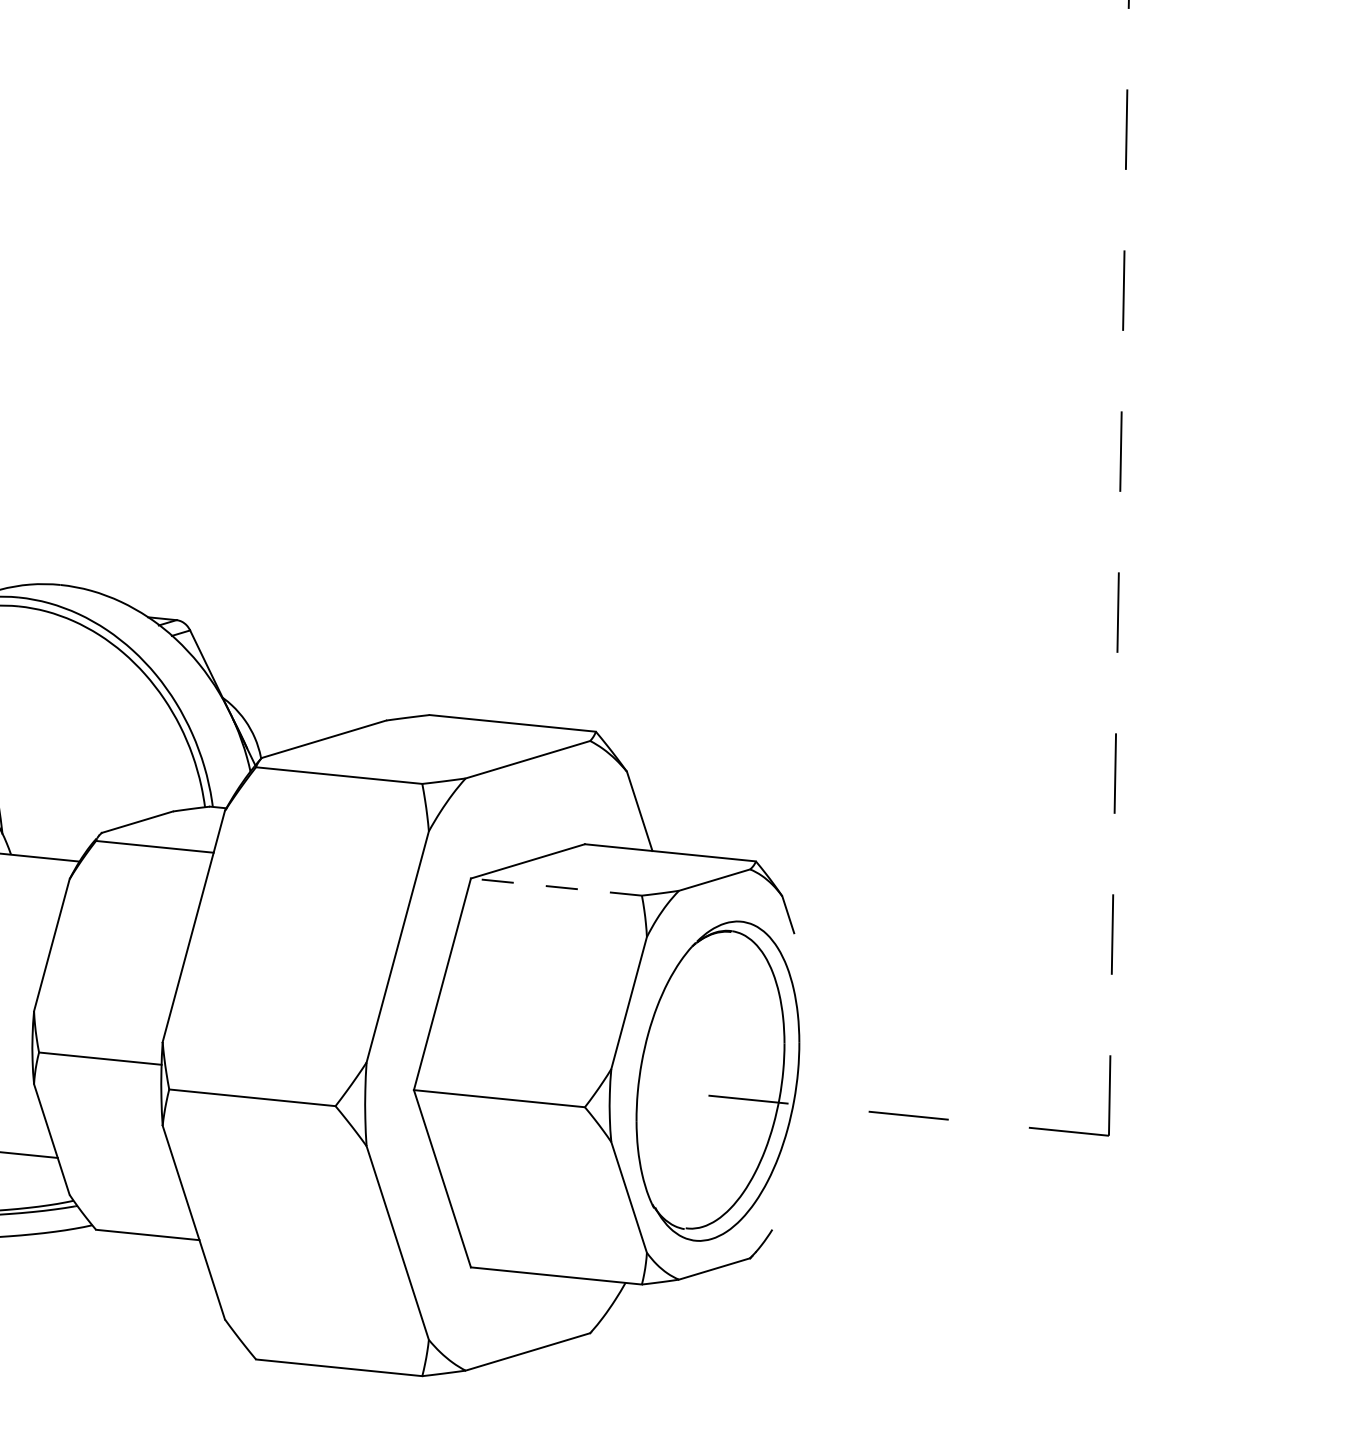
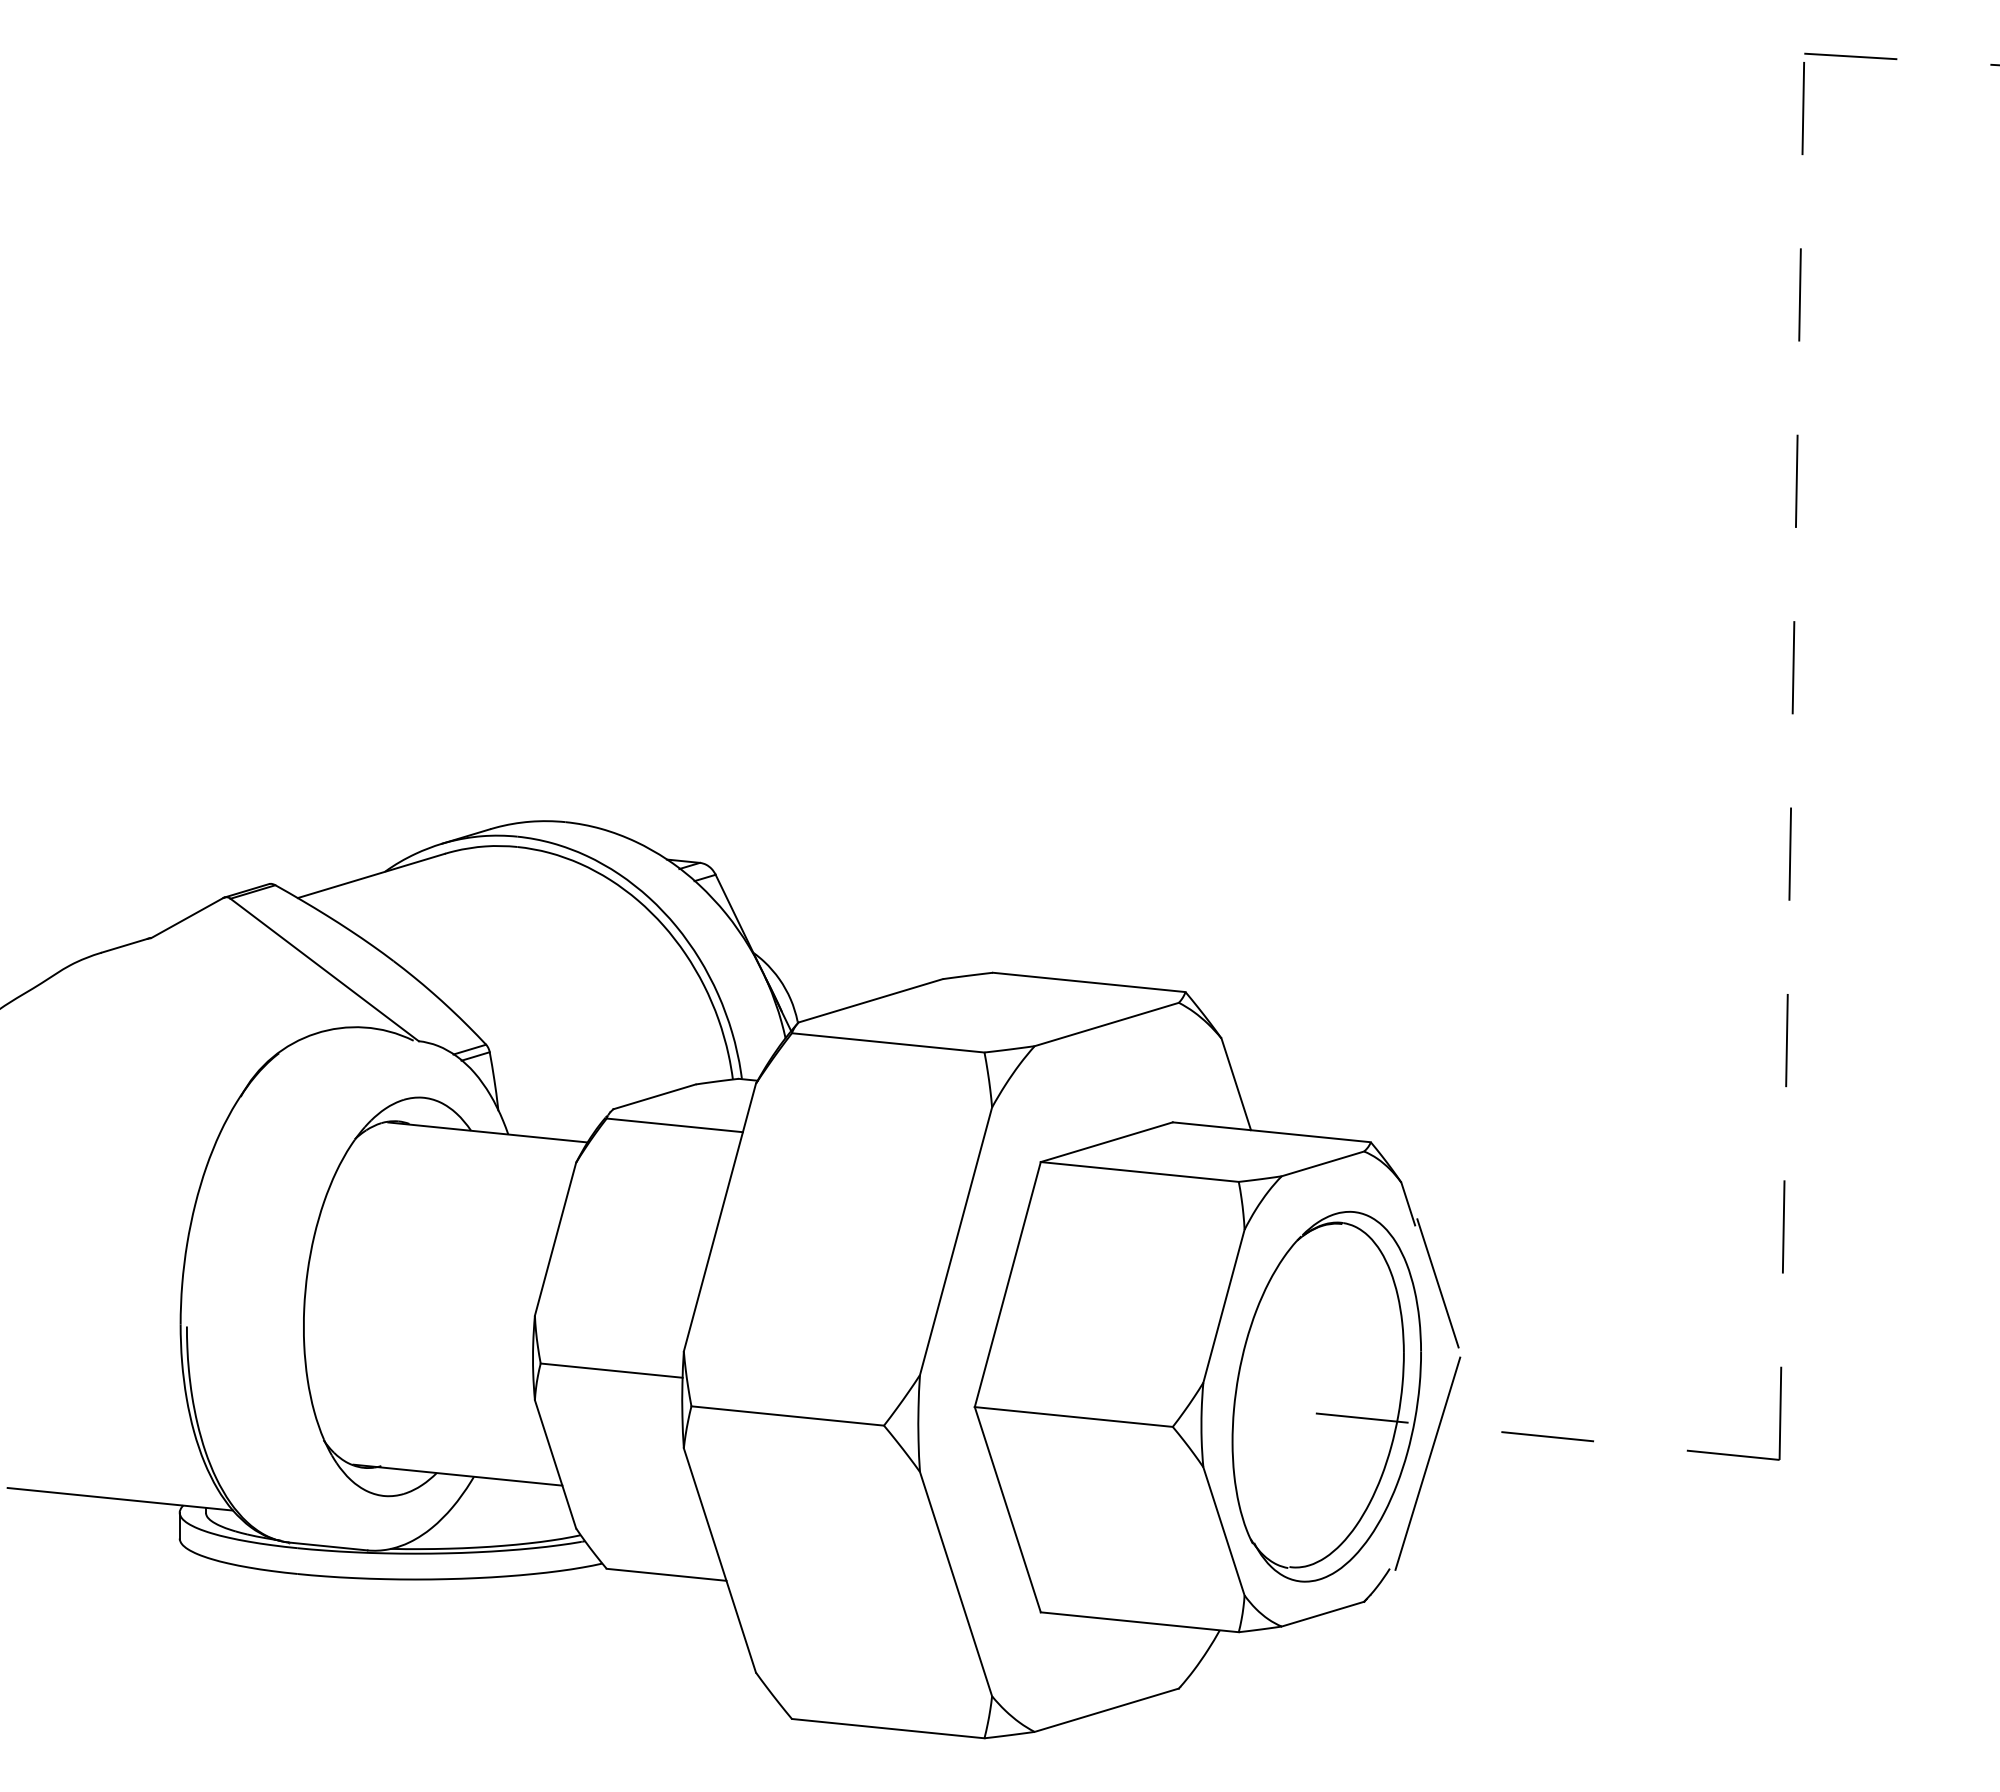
line: (556, 886) -> (1139, 1171), dashed -> solid
line: (813, 983) -> (1437, 1283), added
line: (804, 1138) -> (1427, 1463), added

